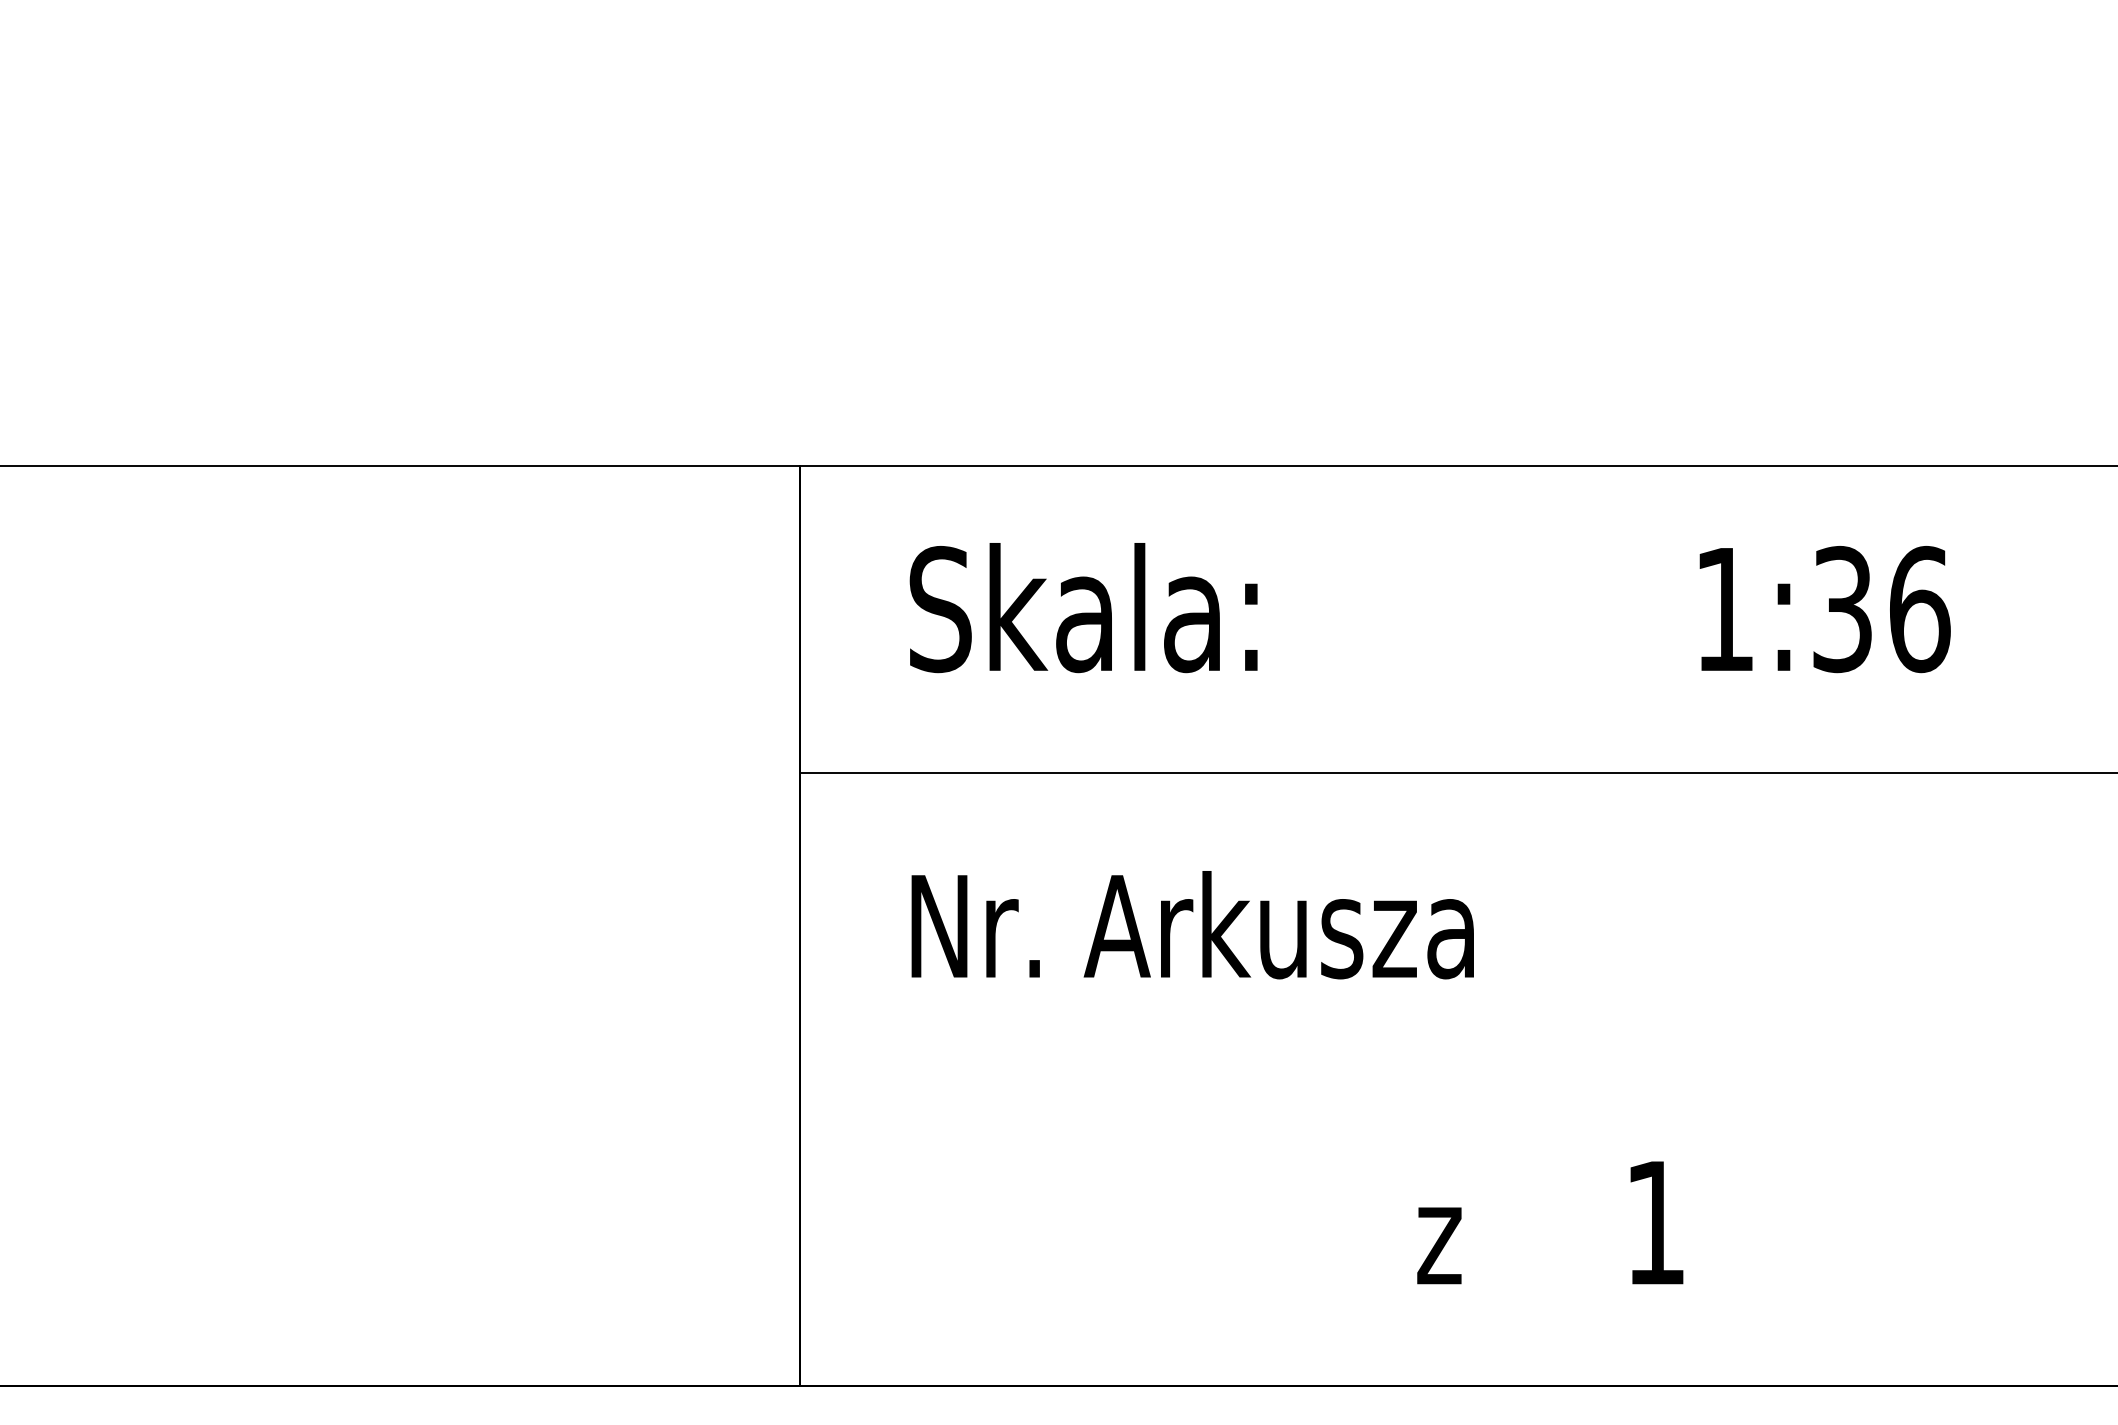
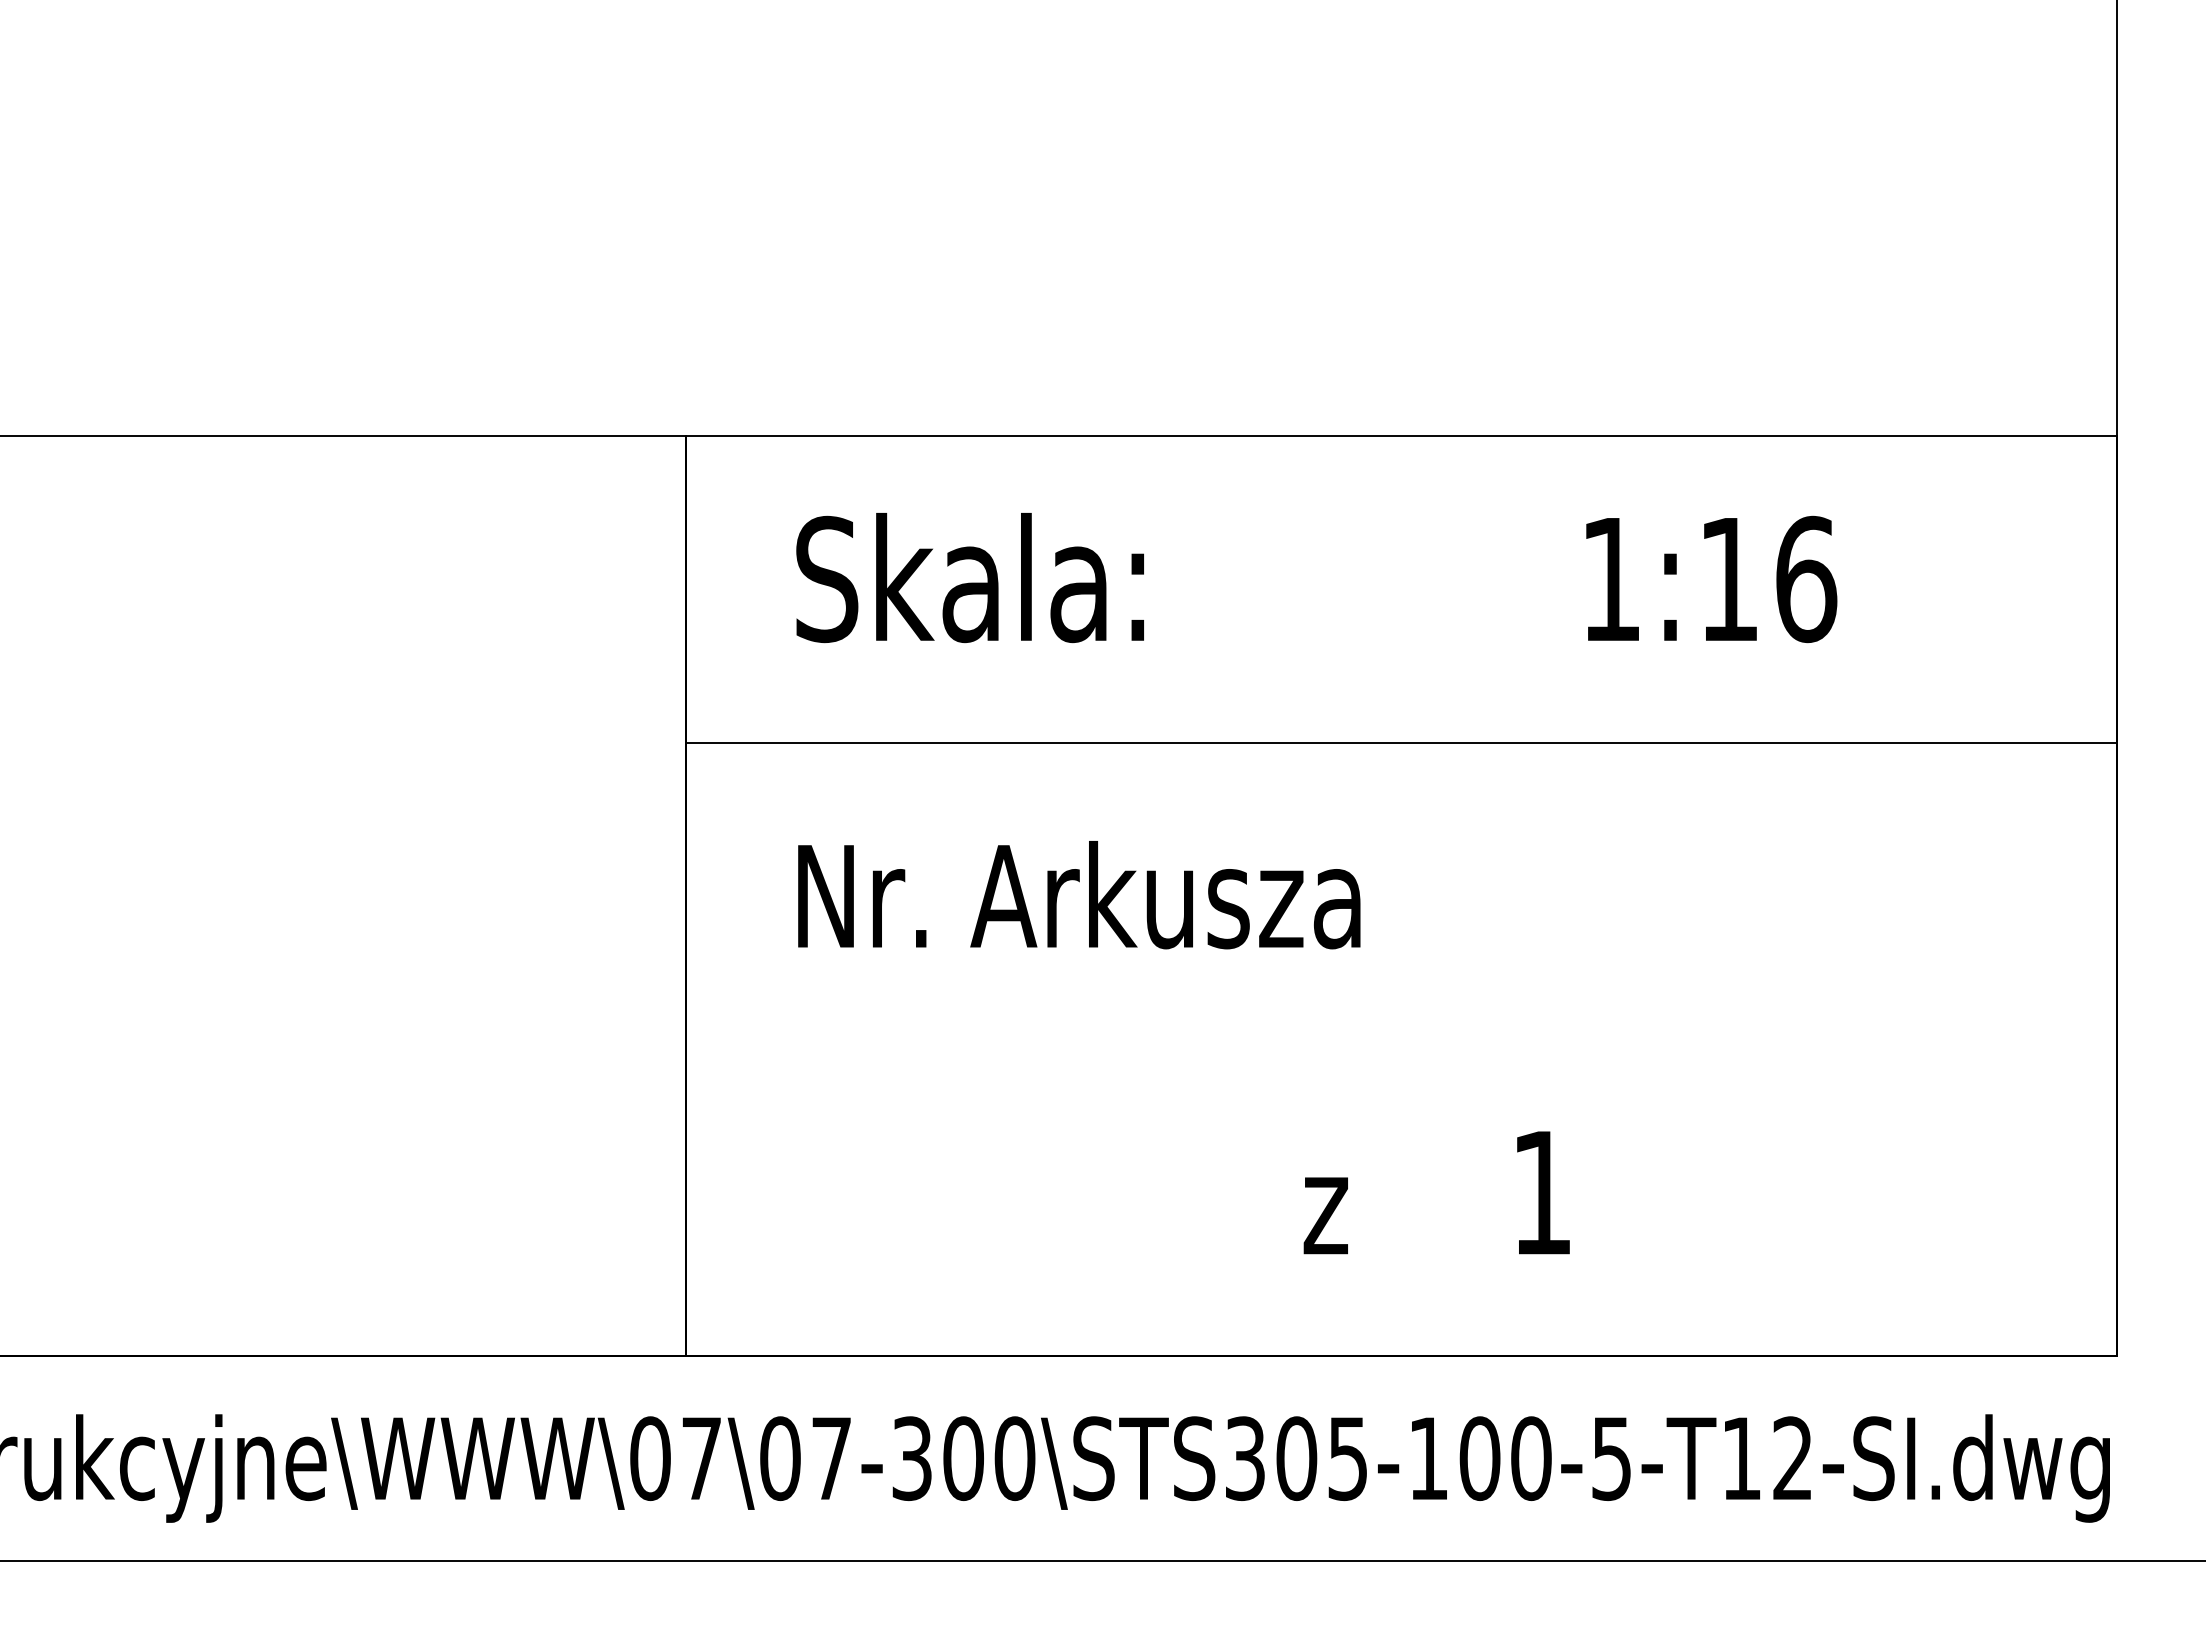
text: (1842, 609) -> (1729, 579), 1:36 -> 1:16

